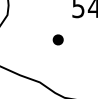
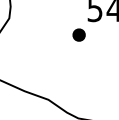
part: (57, 39) -> (78, 34), moved

